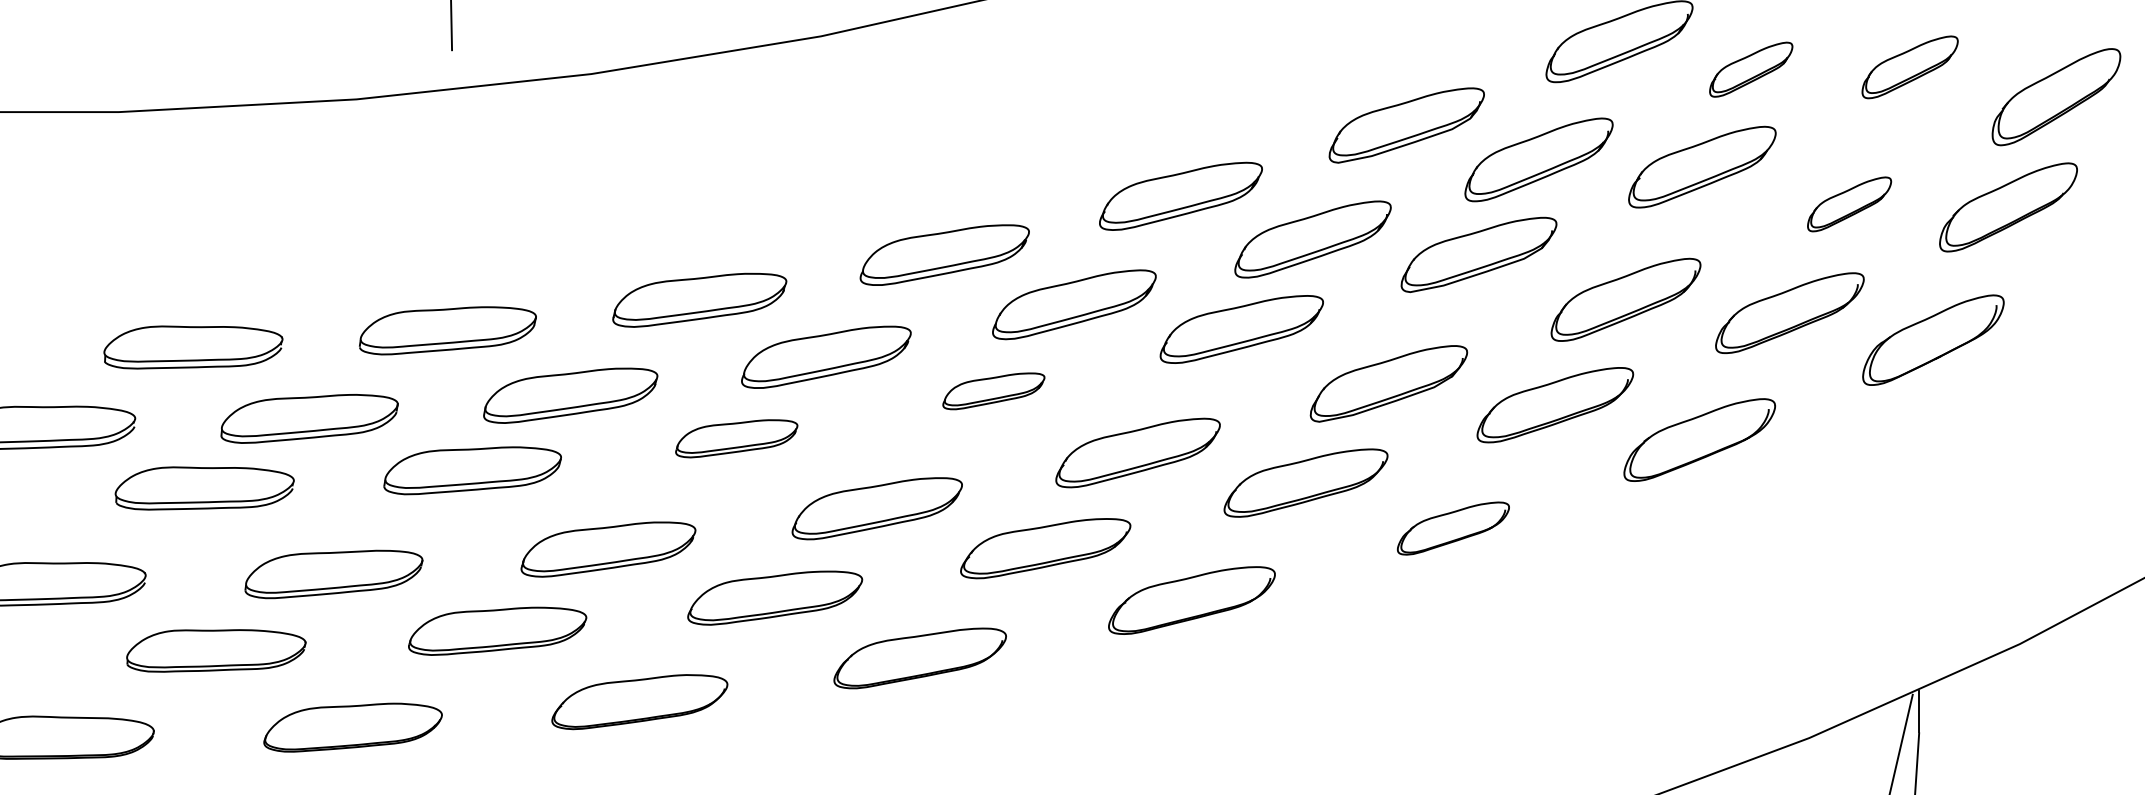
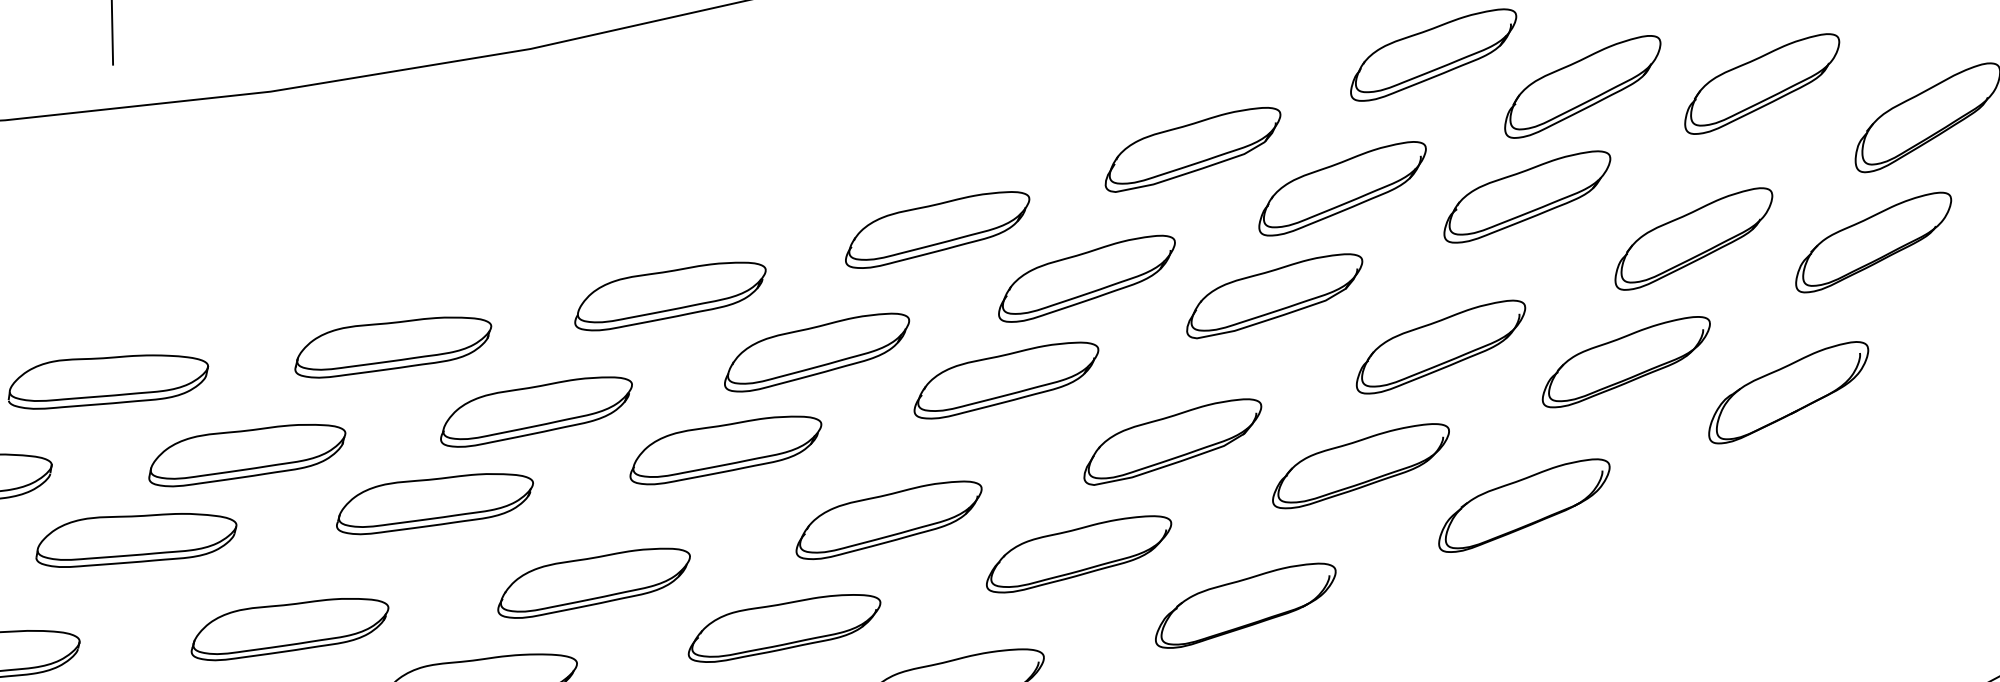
part: (1910, 67) -> (1762, 84), size x1.43
part: (1750, 69) -> (1581, 86), size x1.67
part: (1849, 204) -> (1693, 239), size x1.67
part: (993, 391) -> (725, 450), size x1.67
part: (736, 438) -> (434, 503), size x1.43
part: (1453, 528) -> (1245, 605), size x1.43

